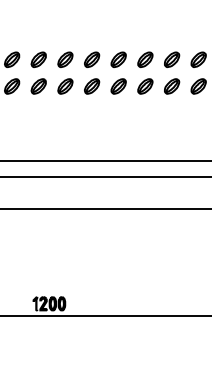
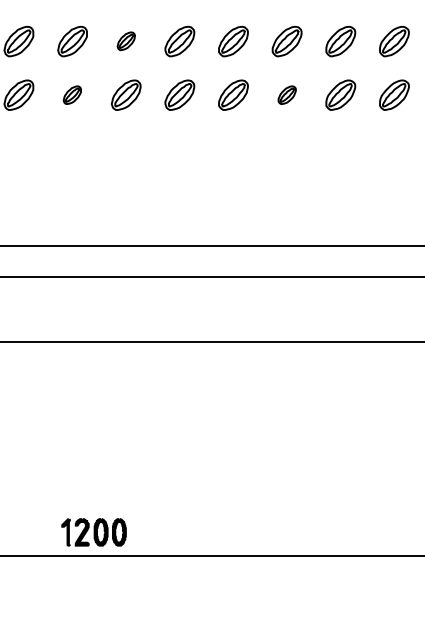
part: (65, 59) -> (126, 40), size x0.6
part: (38, 86) -> (72, 95), size x0.6
part: (145, 86) -> (287, 95), size x0.6

